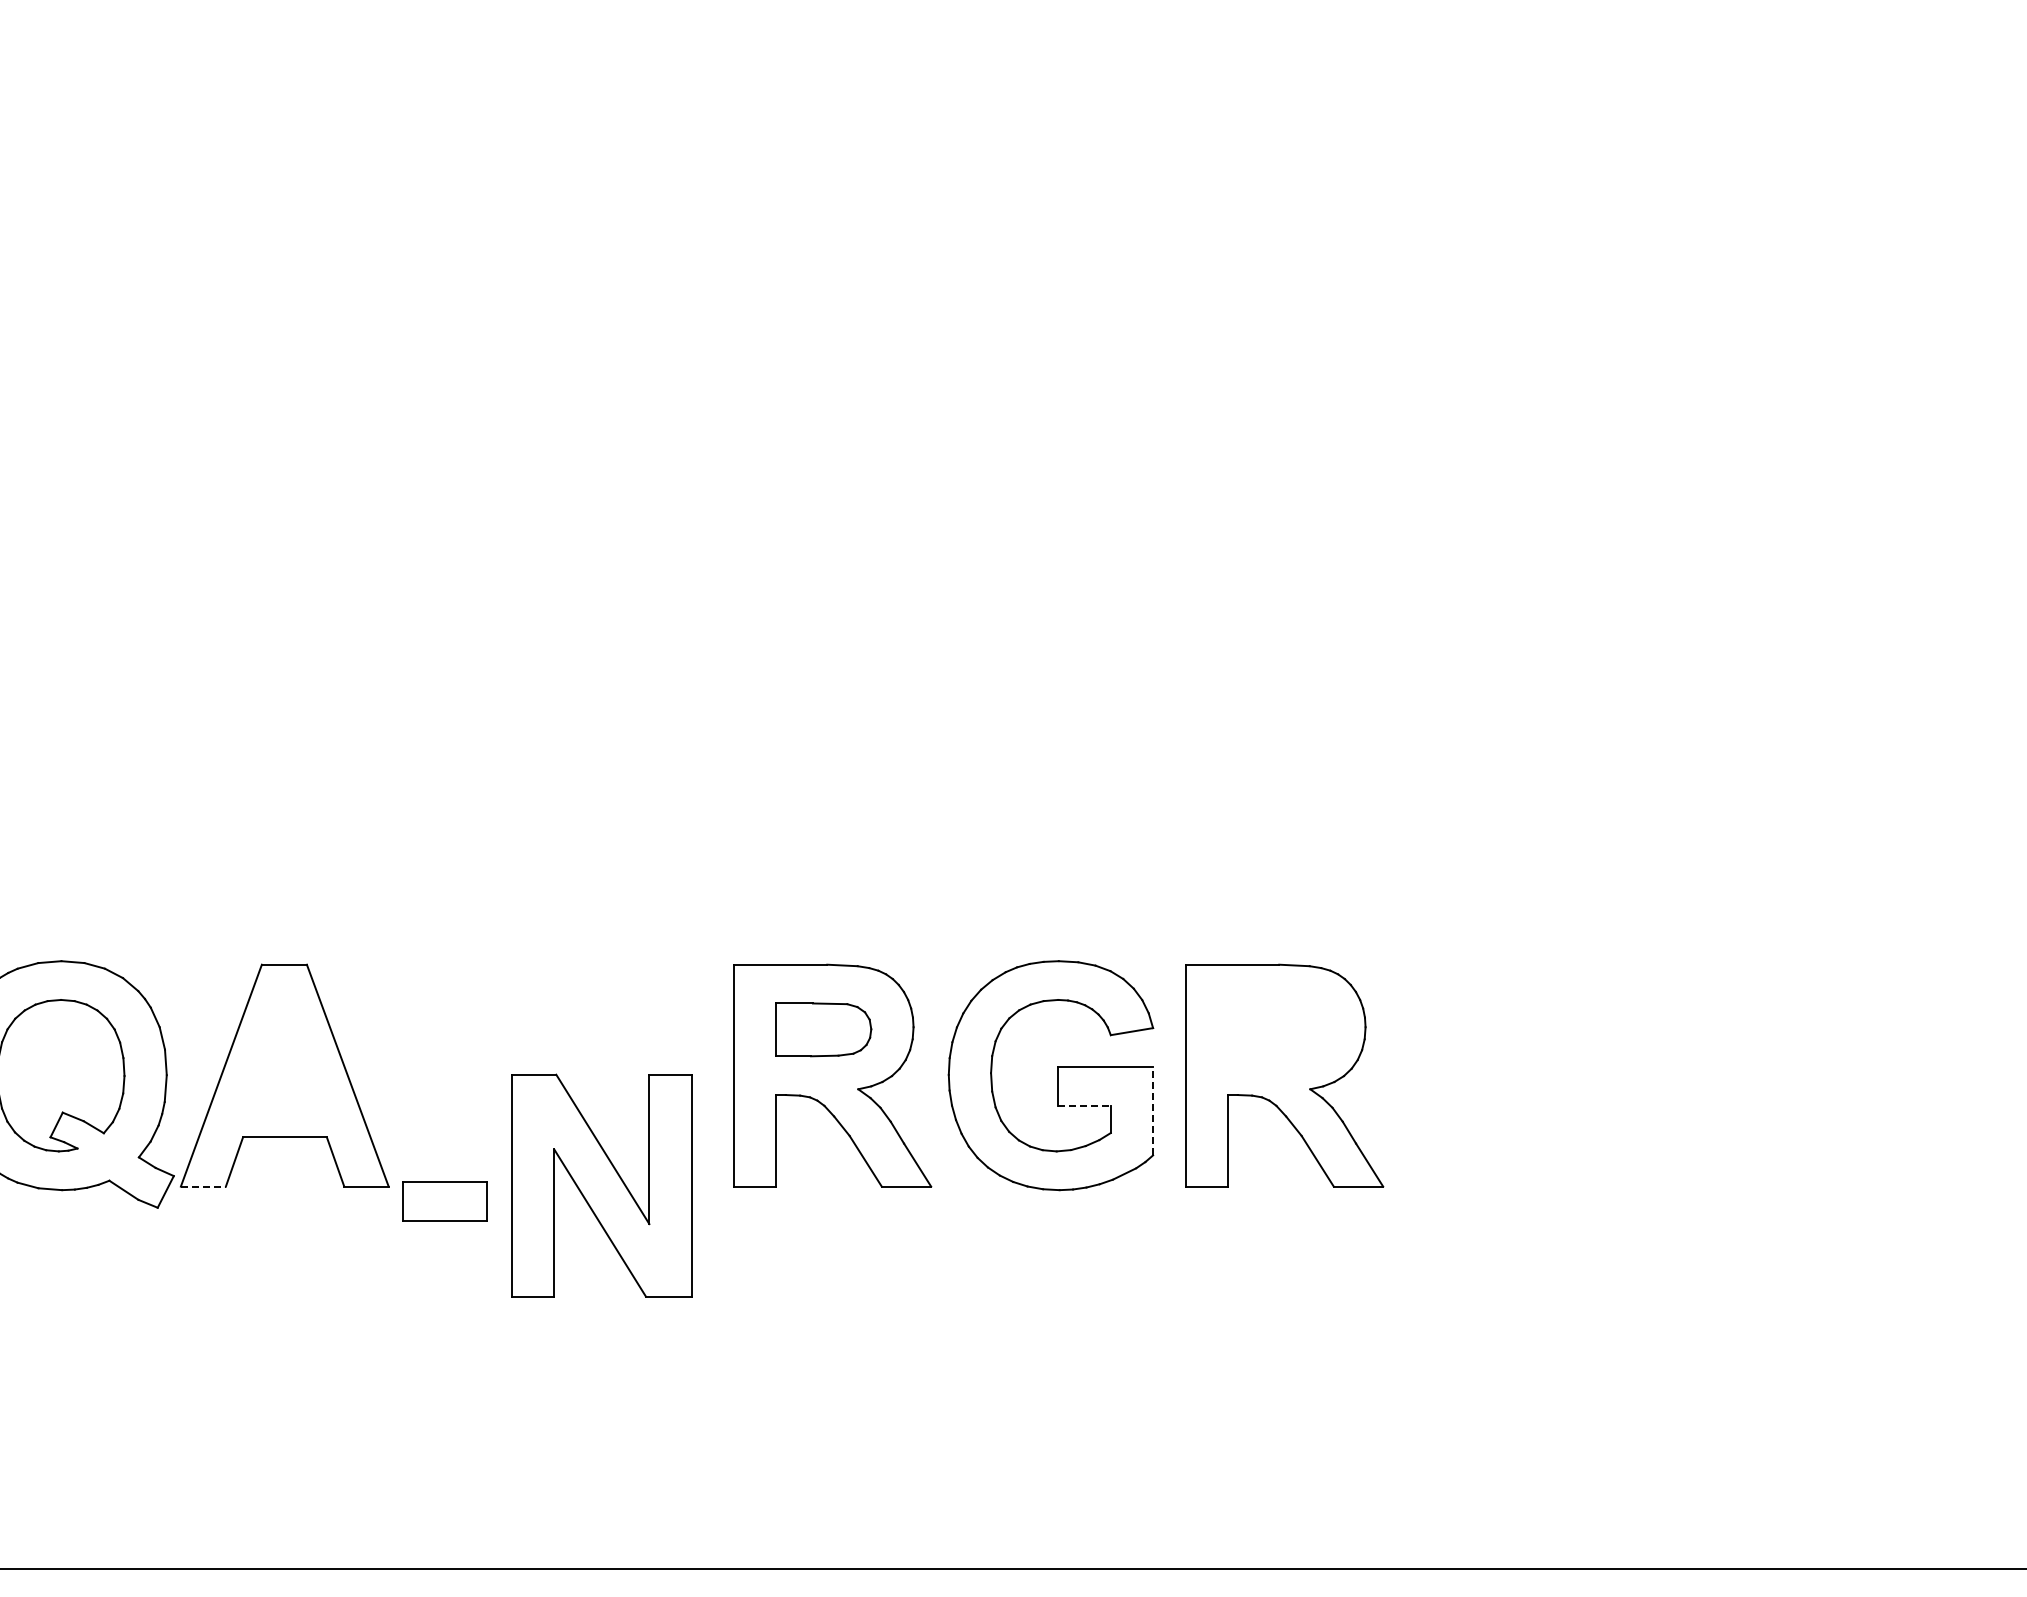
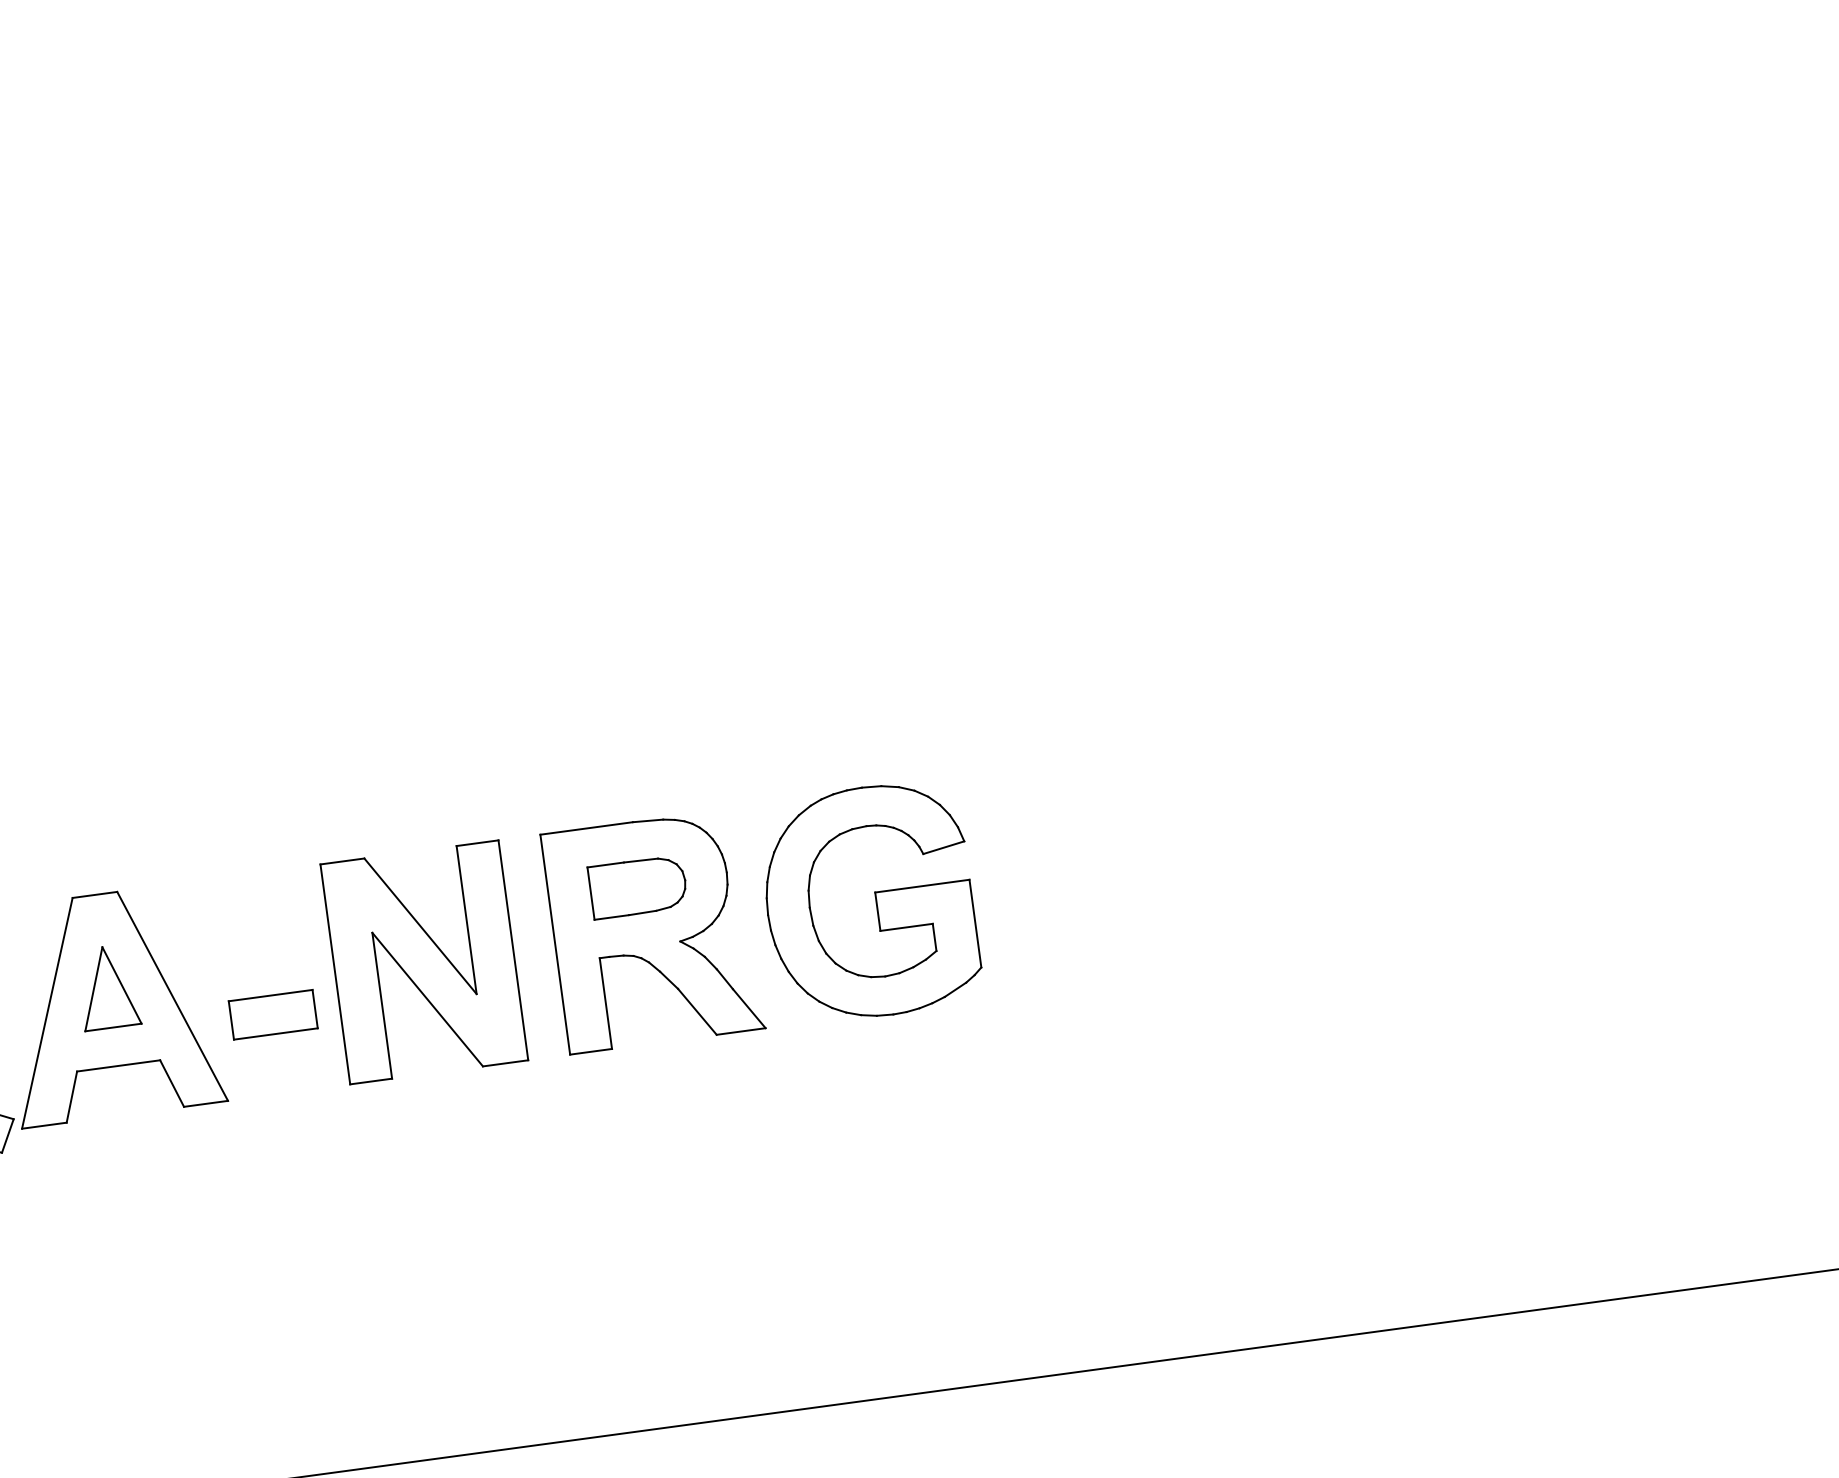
part: (284, 1057) -> (107, 986), added
part: (1284, 1075) -> (1100, 870), removed
line: (1084, 1105) -> (906, 927), dashed -> solid
line: (1153, 1110) -> (975, 922), dashed -> solid
part: (601, 1185) -> (424, 962), moved
line: (203, 1186) -> (44, 1125), dashed -> solid
part: (444, 1201) -> (272, 1014), moved

